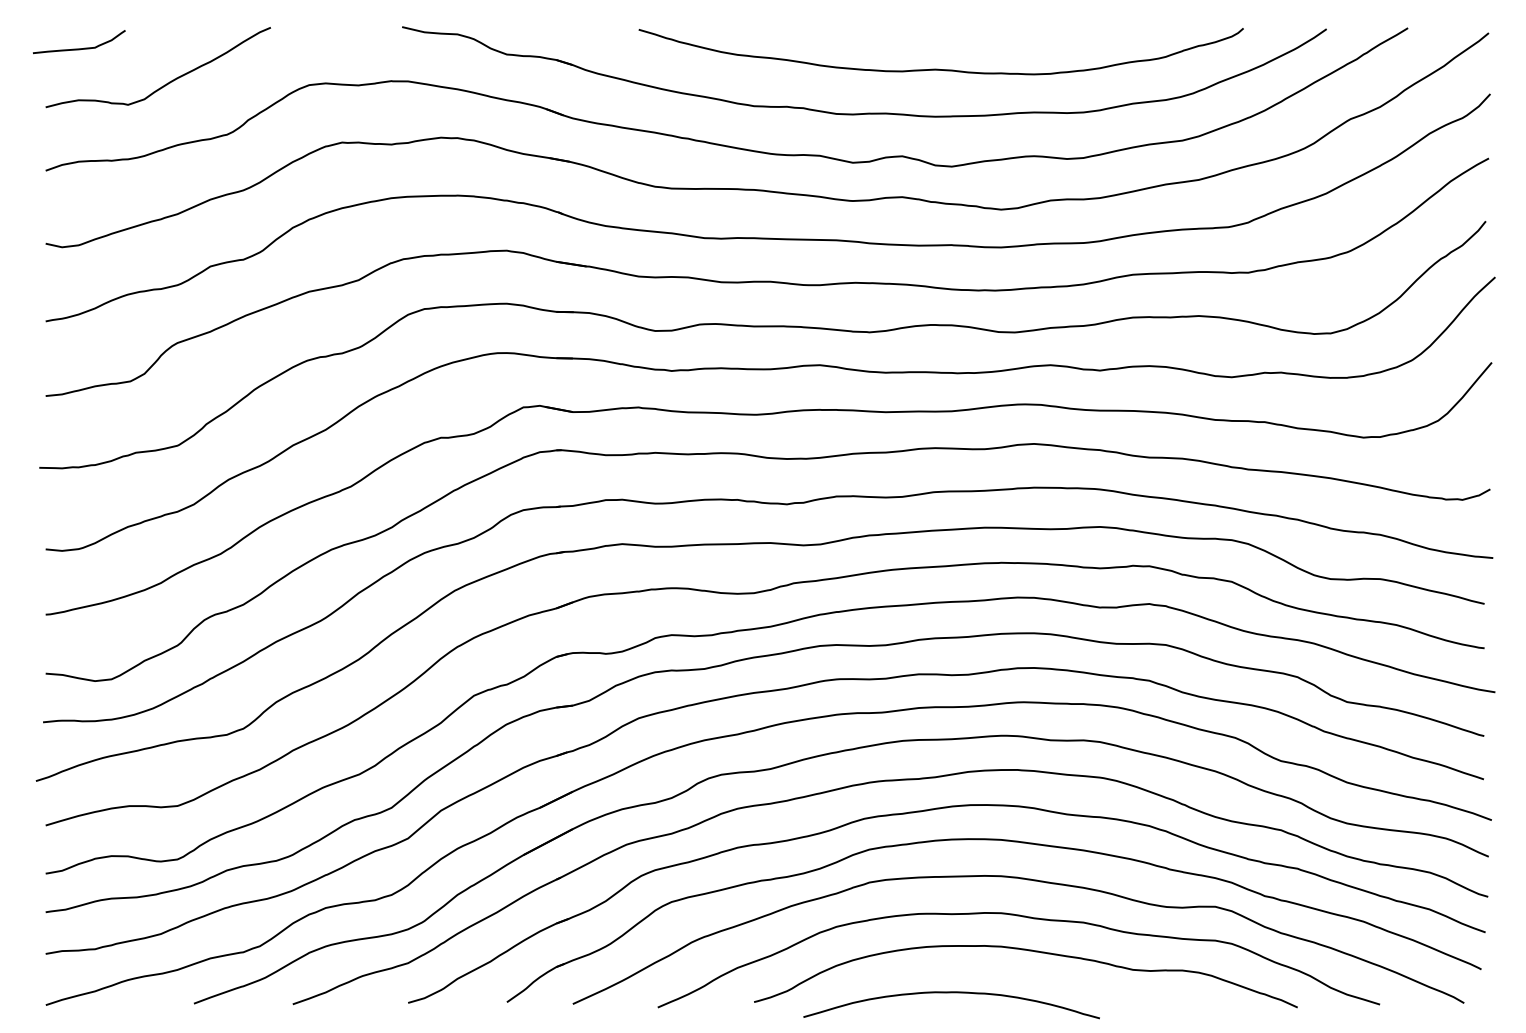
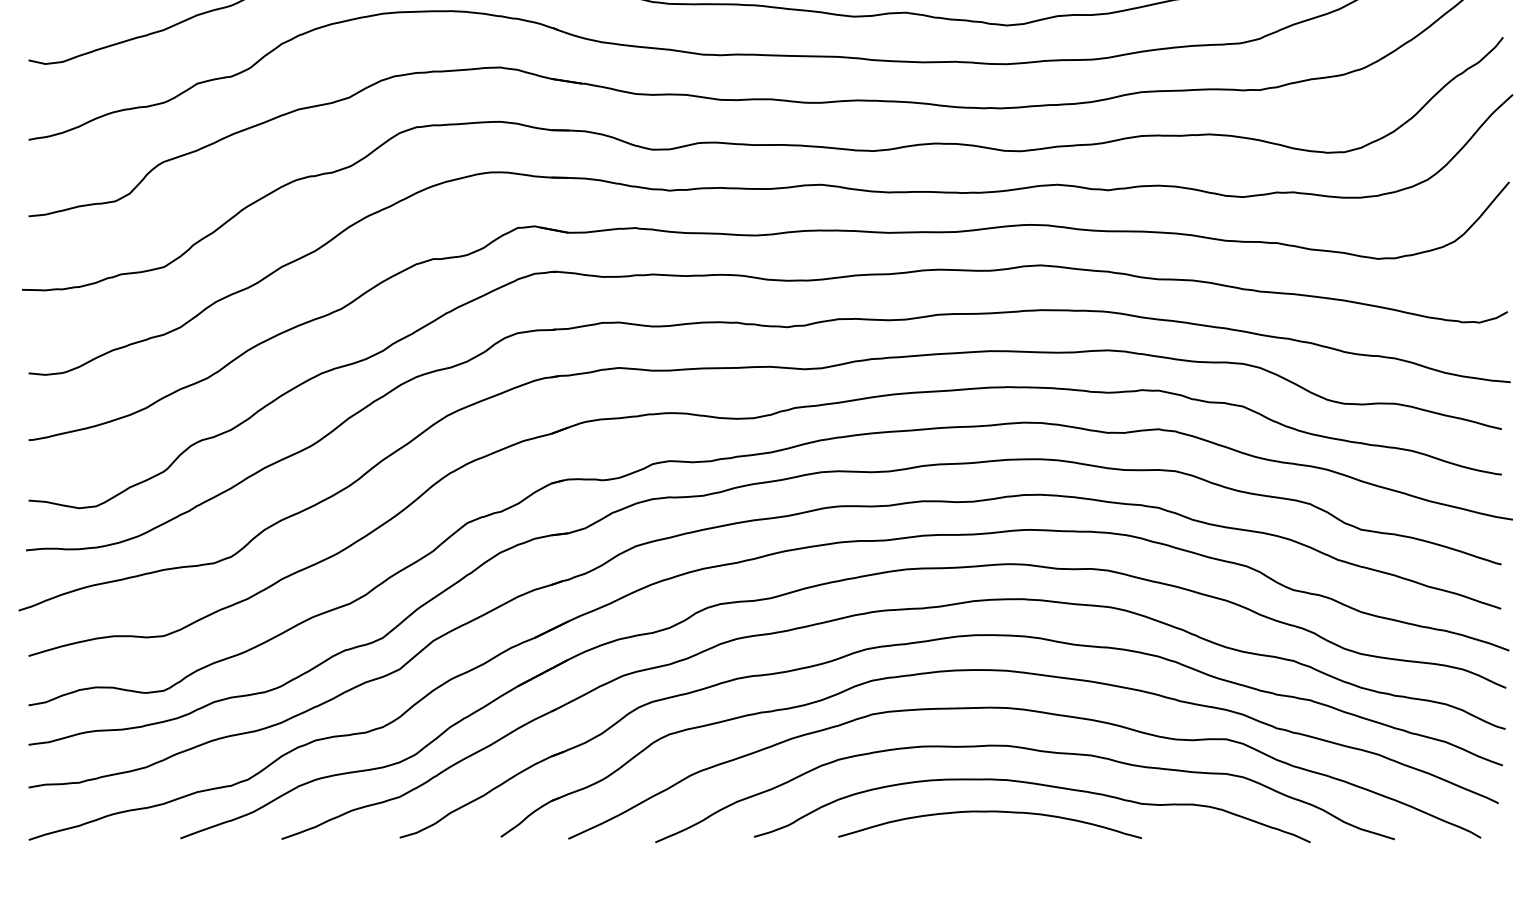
curve: (951, 993) -> (989, 812), moved

